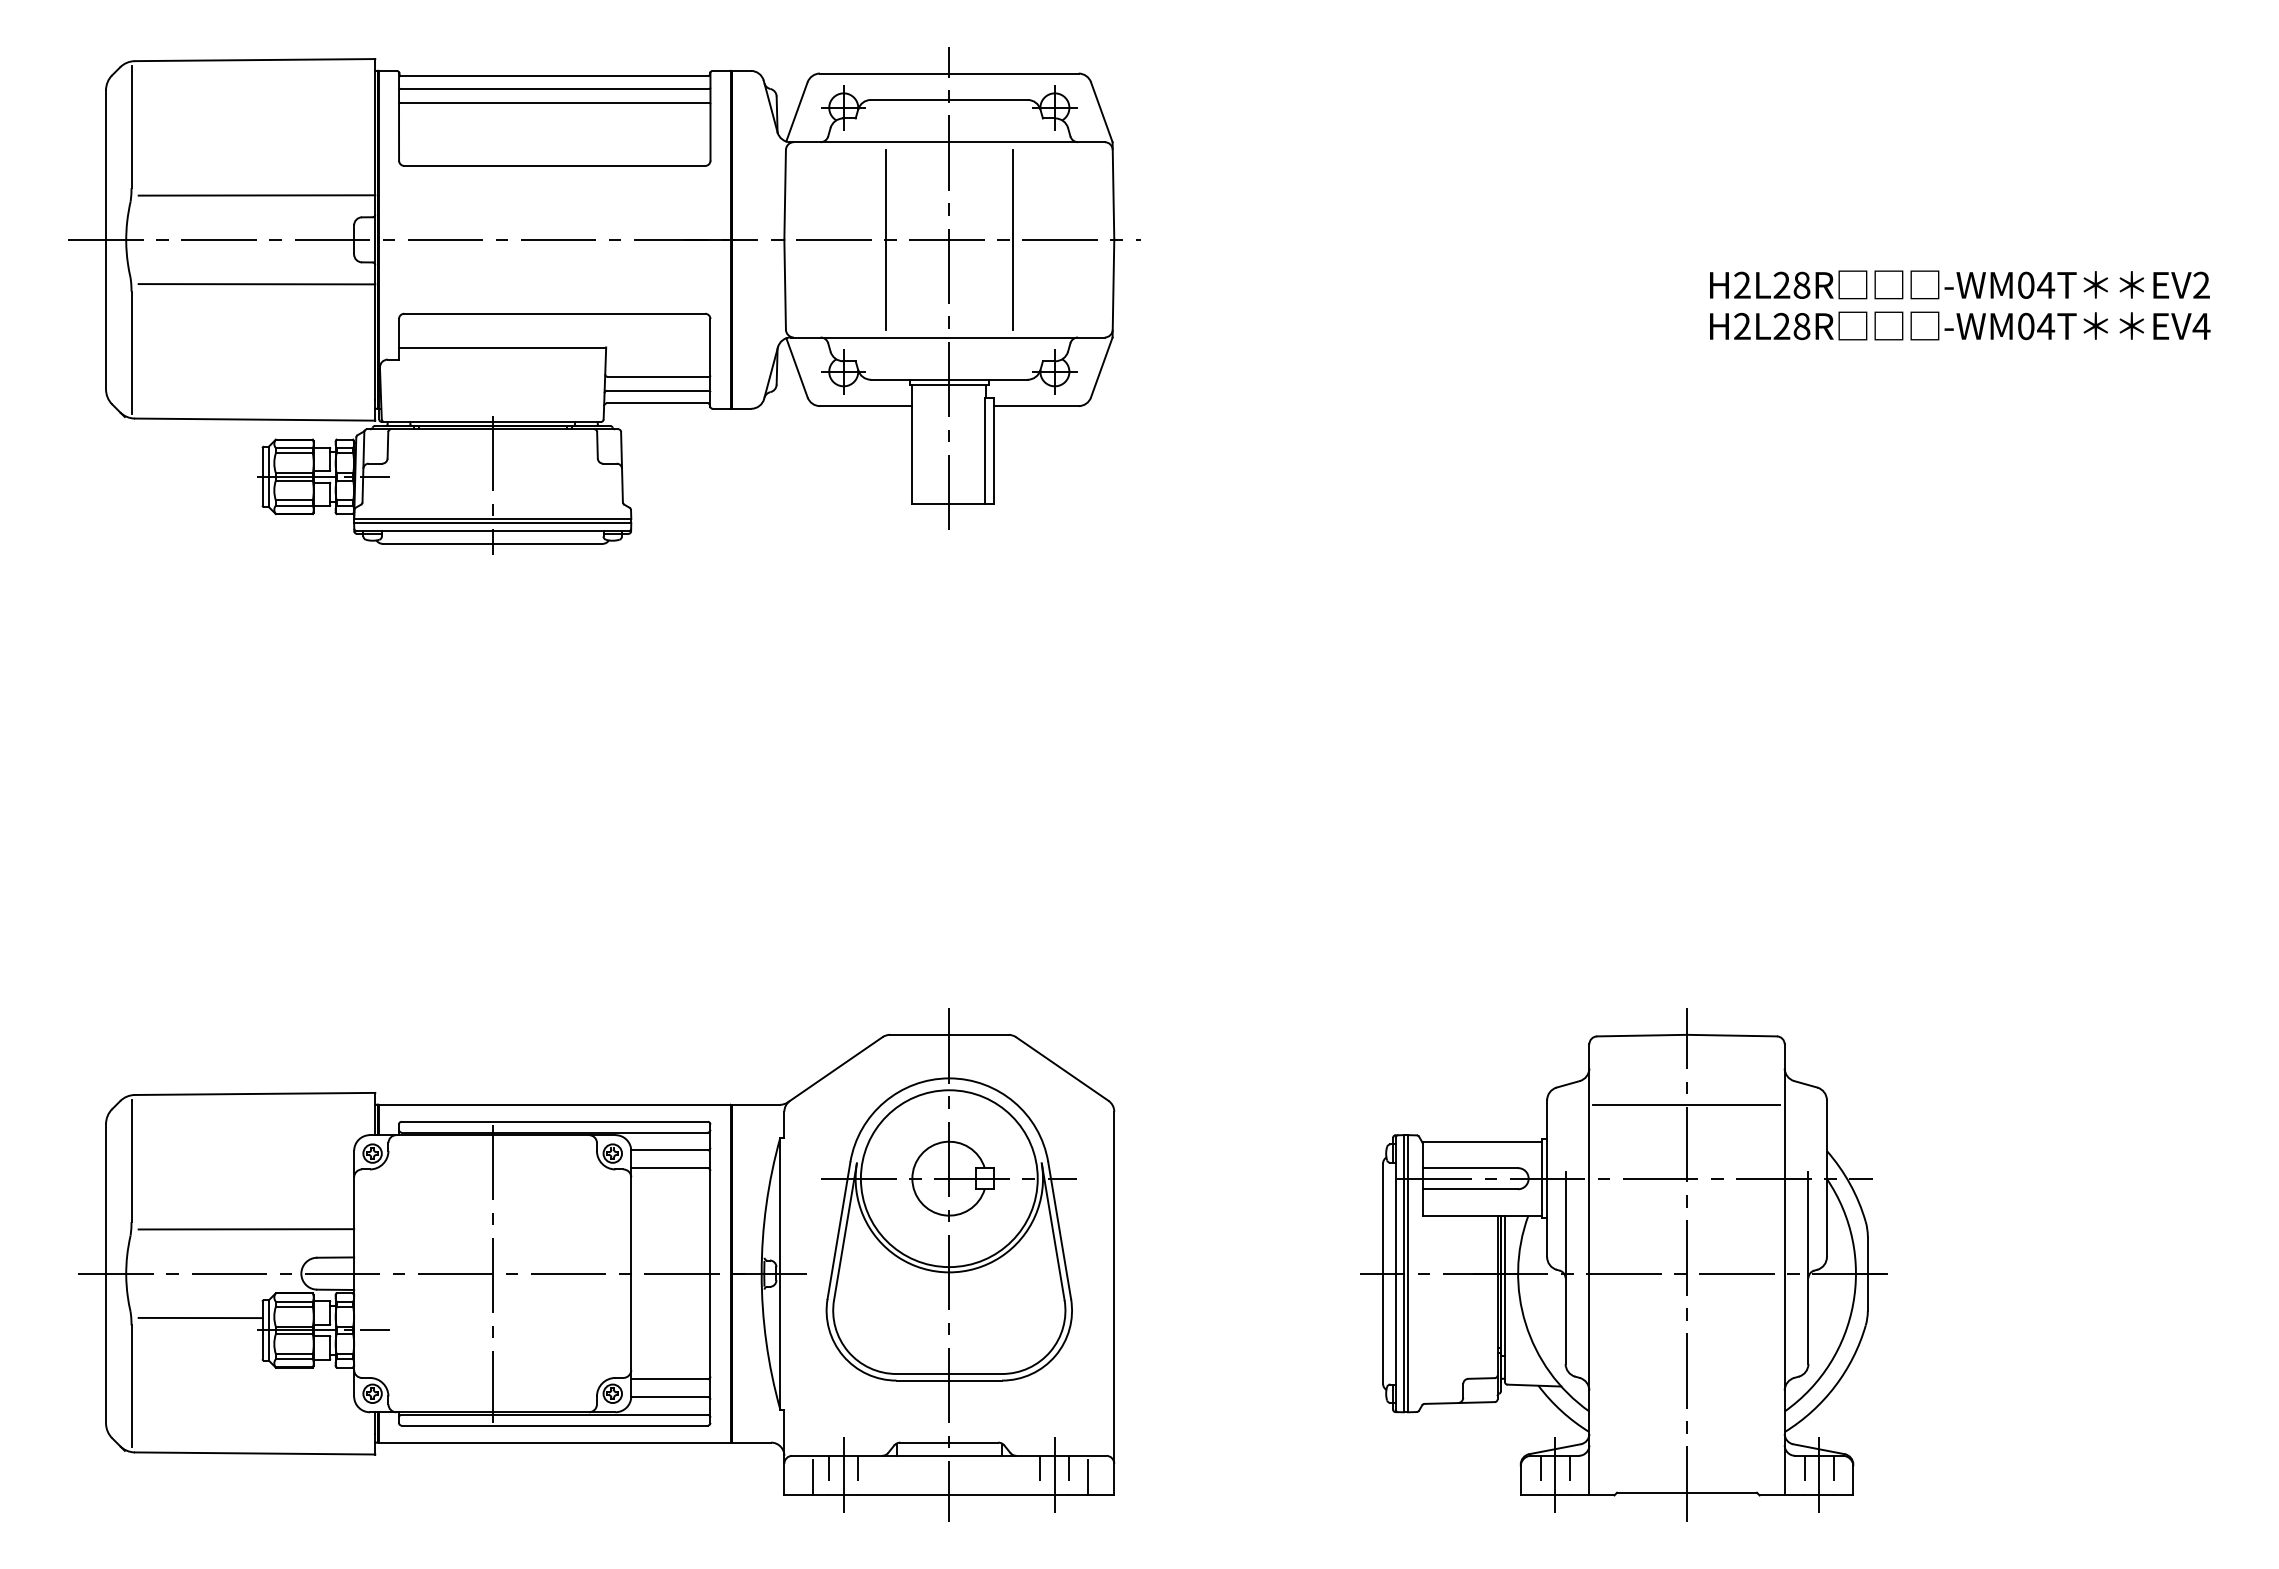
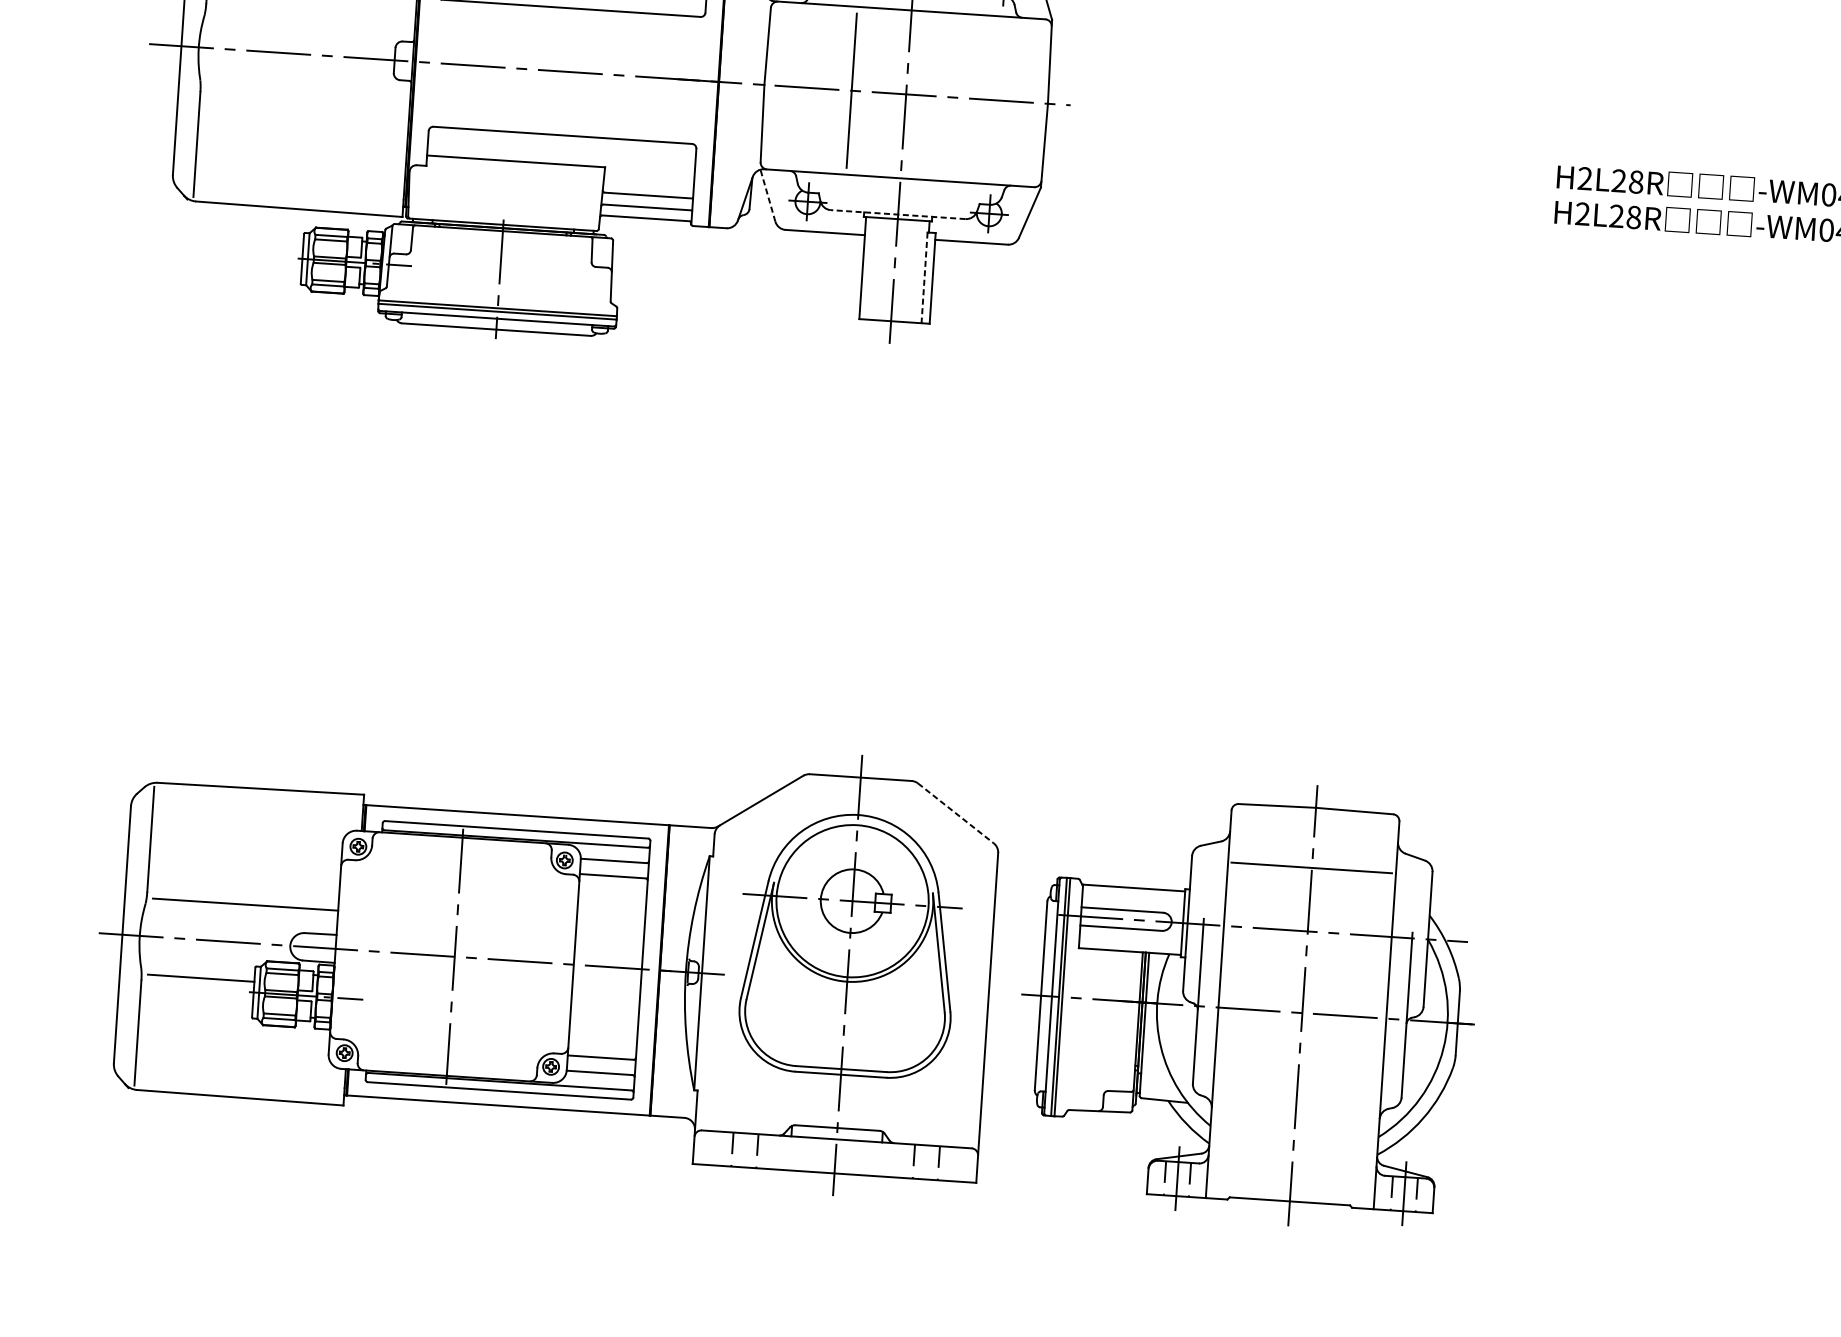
line: (256, 195) -> (313, 16), removed
line: (1012, 239) -> (960, 97), removed
line: (256, 284) -> (308, 93), removed
line: (796, 367) -> (767, 195), solid -> dashed
line: (948, 379) -> (897, 214), solid -> dashed
line: (984, 451) -> (924, 278), solid -> dashed
line: (1062, 1069) -> (956, 813), solid -> dashed
part: (1623, 1264) -> (1248, 1001), moved
line: (843, 1475) -> (744, 1150), removed
line: (1054, 1475) -> (926, 1162), removed
line: (813, 1477) -> (718, 1150), removed
line: (1087, 1477) -> (954, 1165), removed

